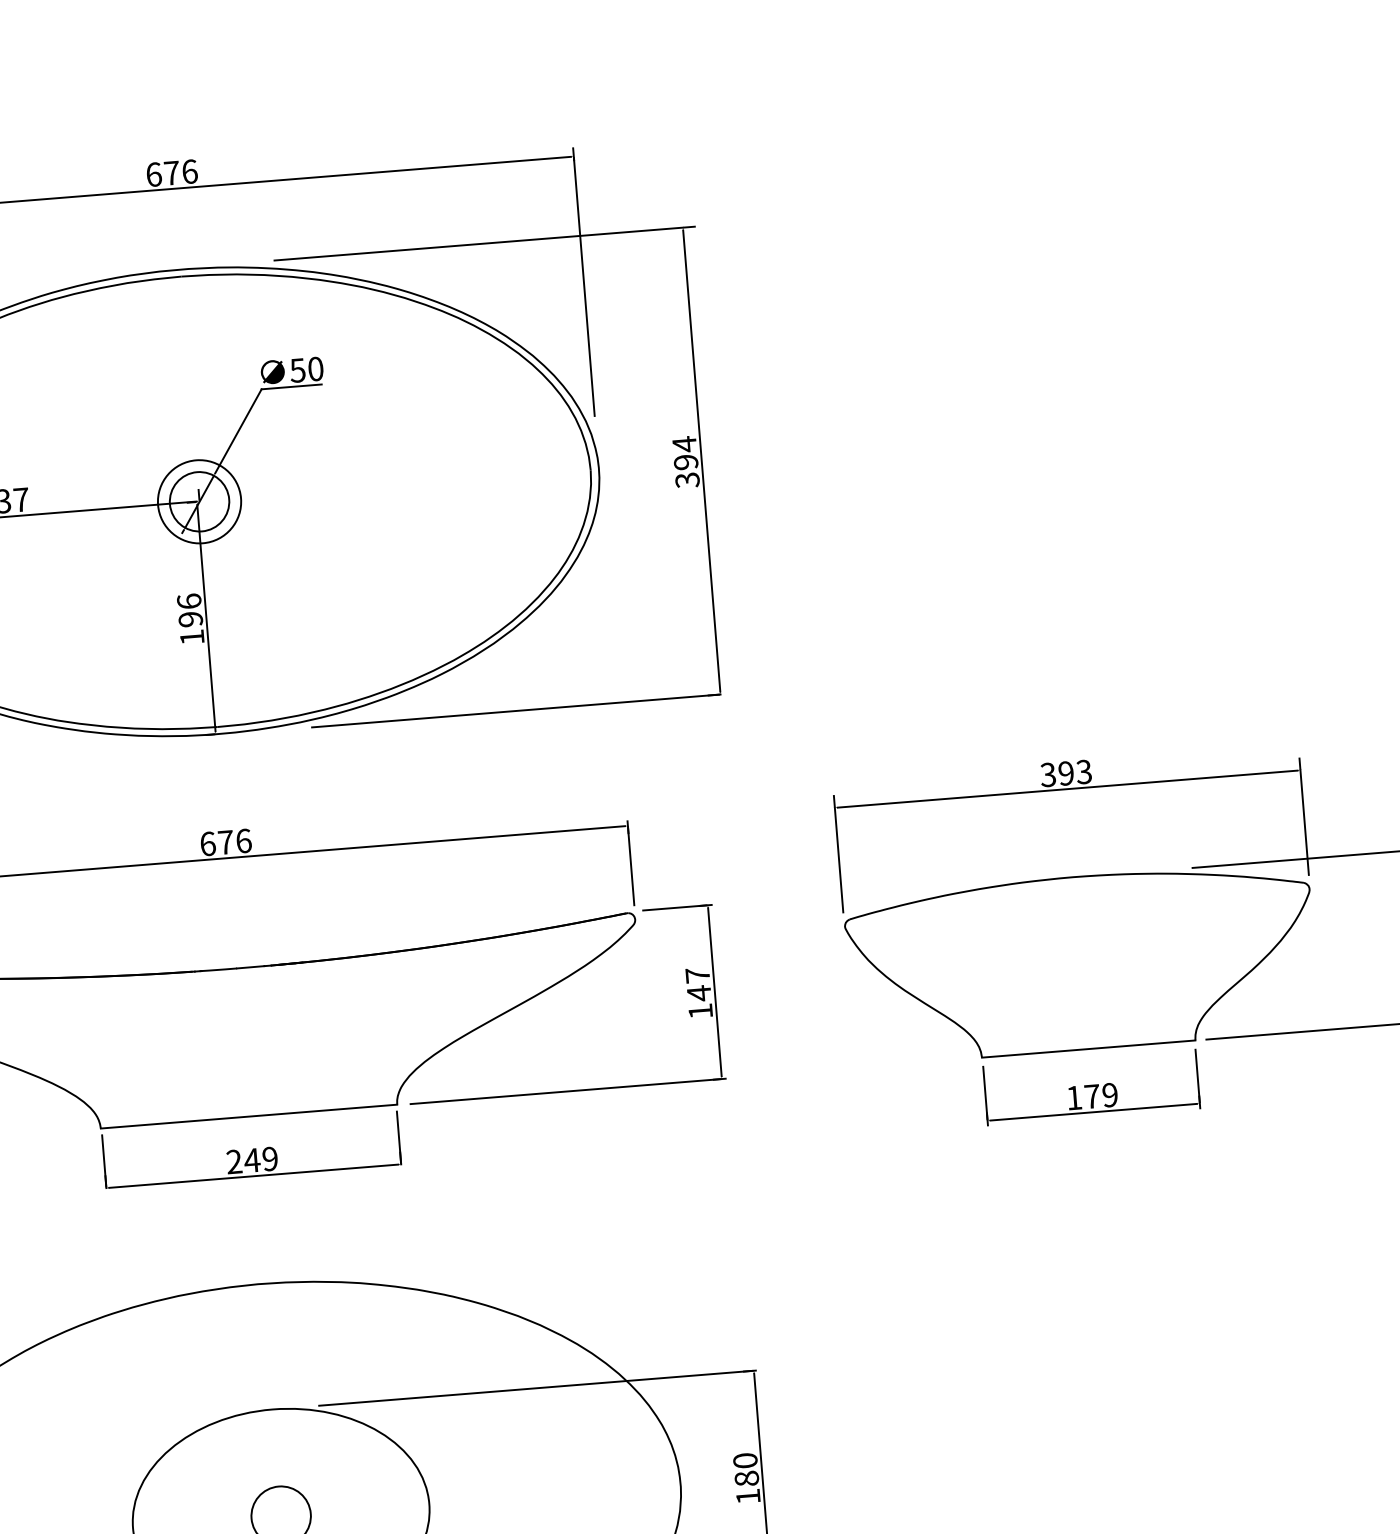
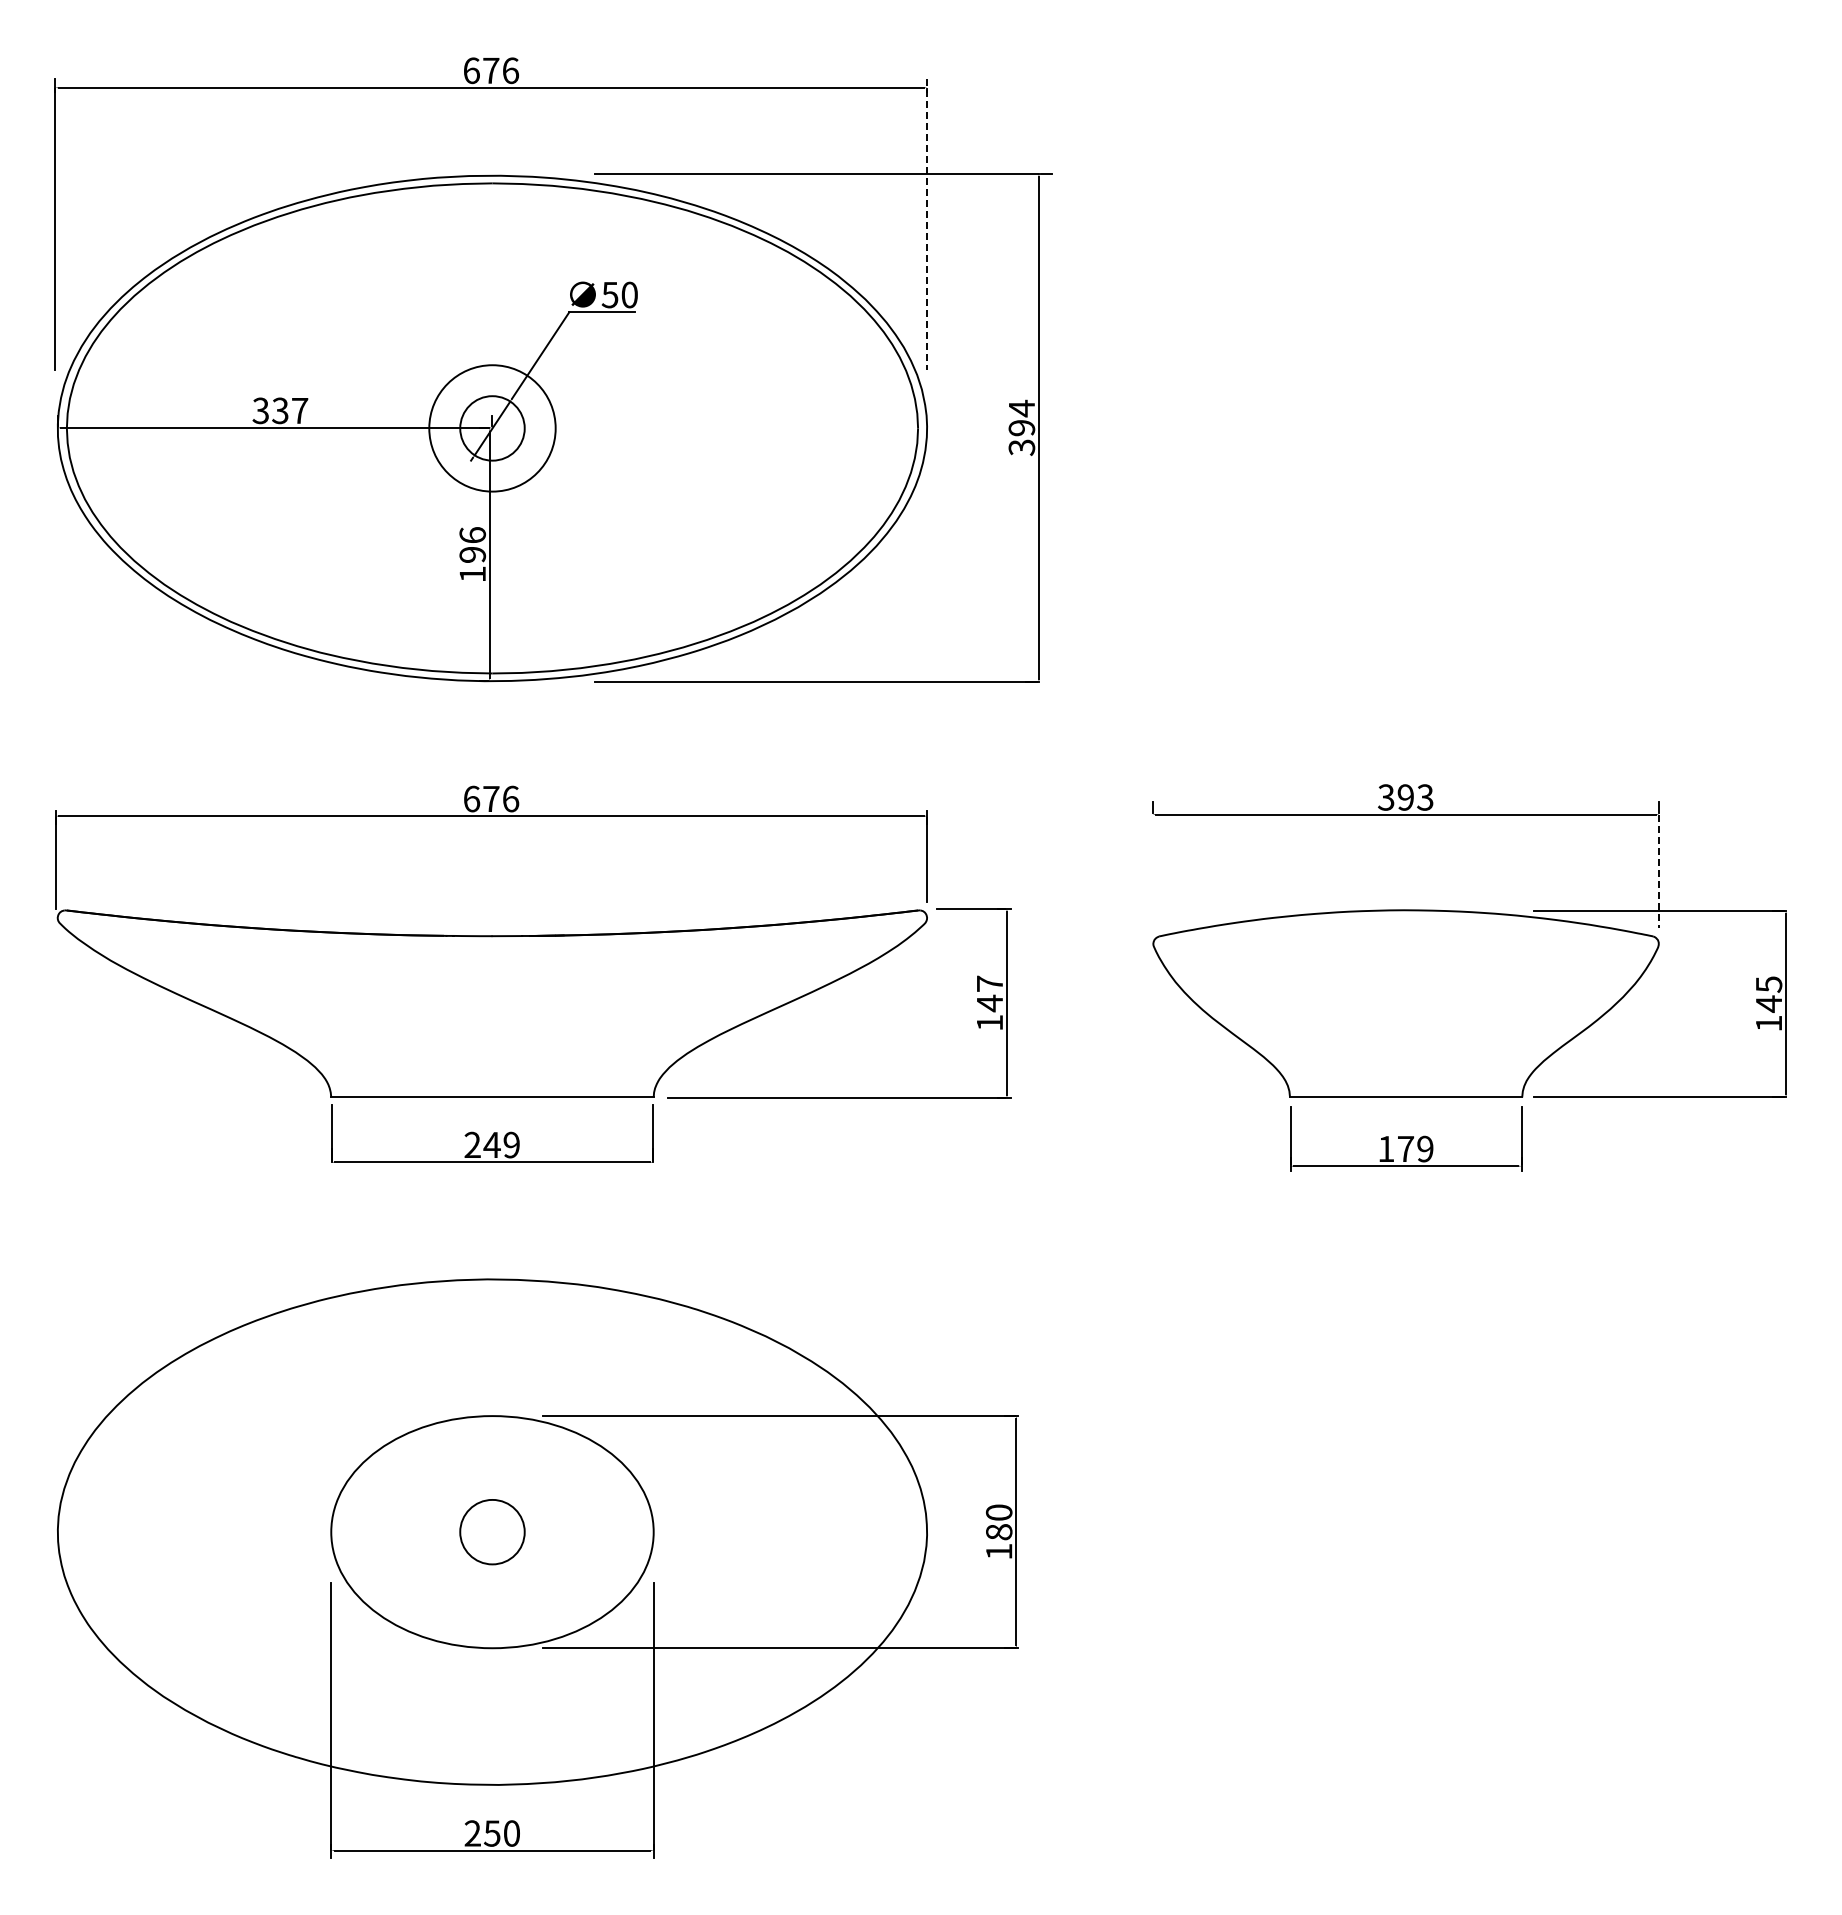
line: (584, 282) -> (927, 224), solid -> dashed
circle: (199, 501) -> (492, 428), size x1.4
line: (1304, 822) -> (1659, 871), solid -> dashed
line: (838, 860) -> (1152, 871), removed

